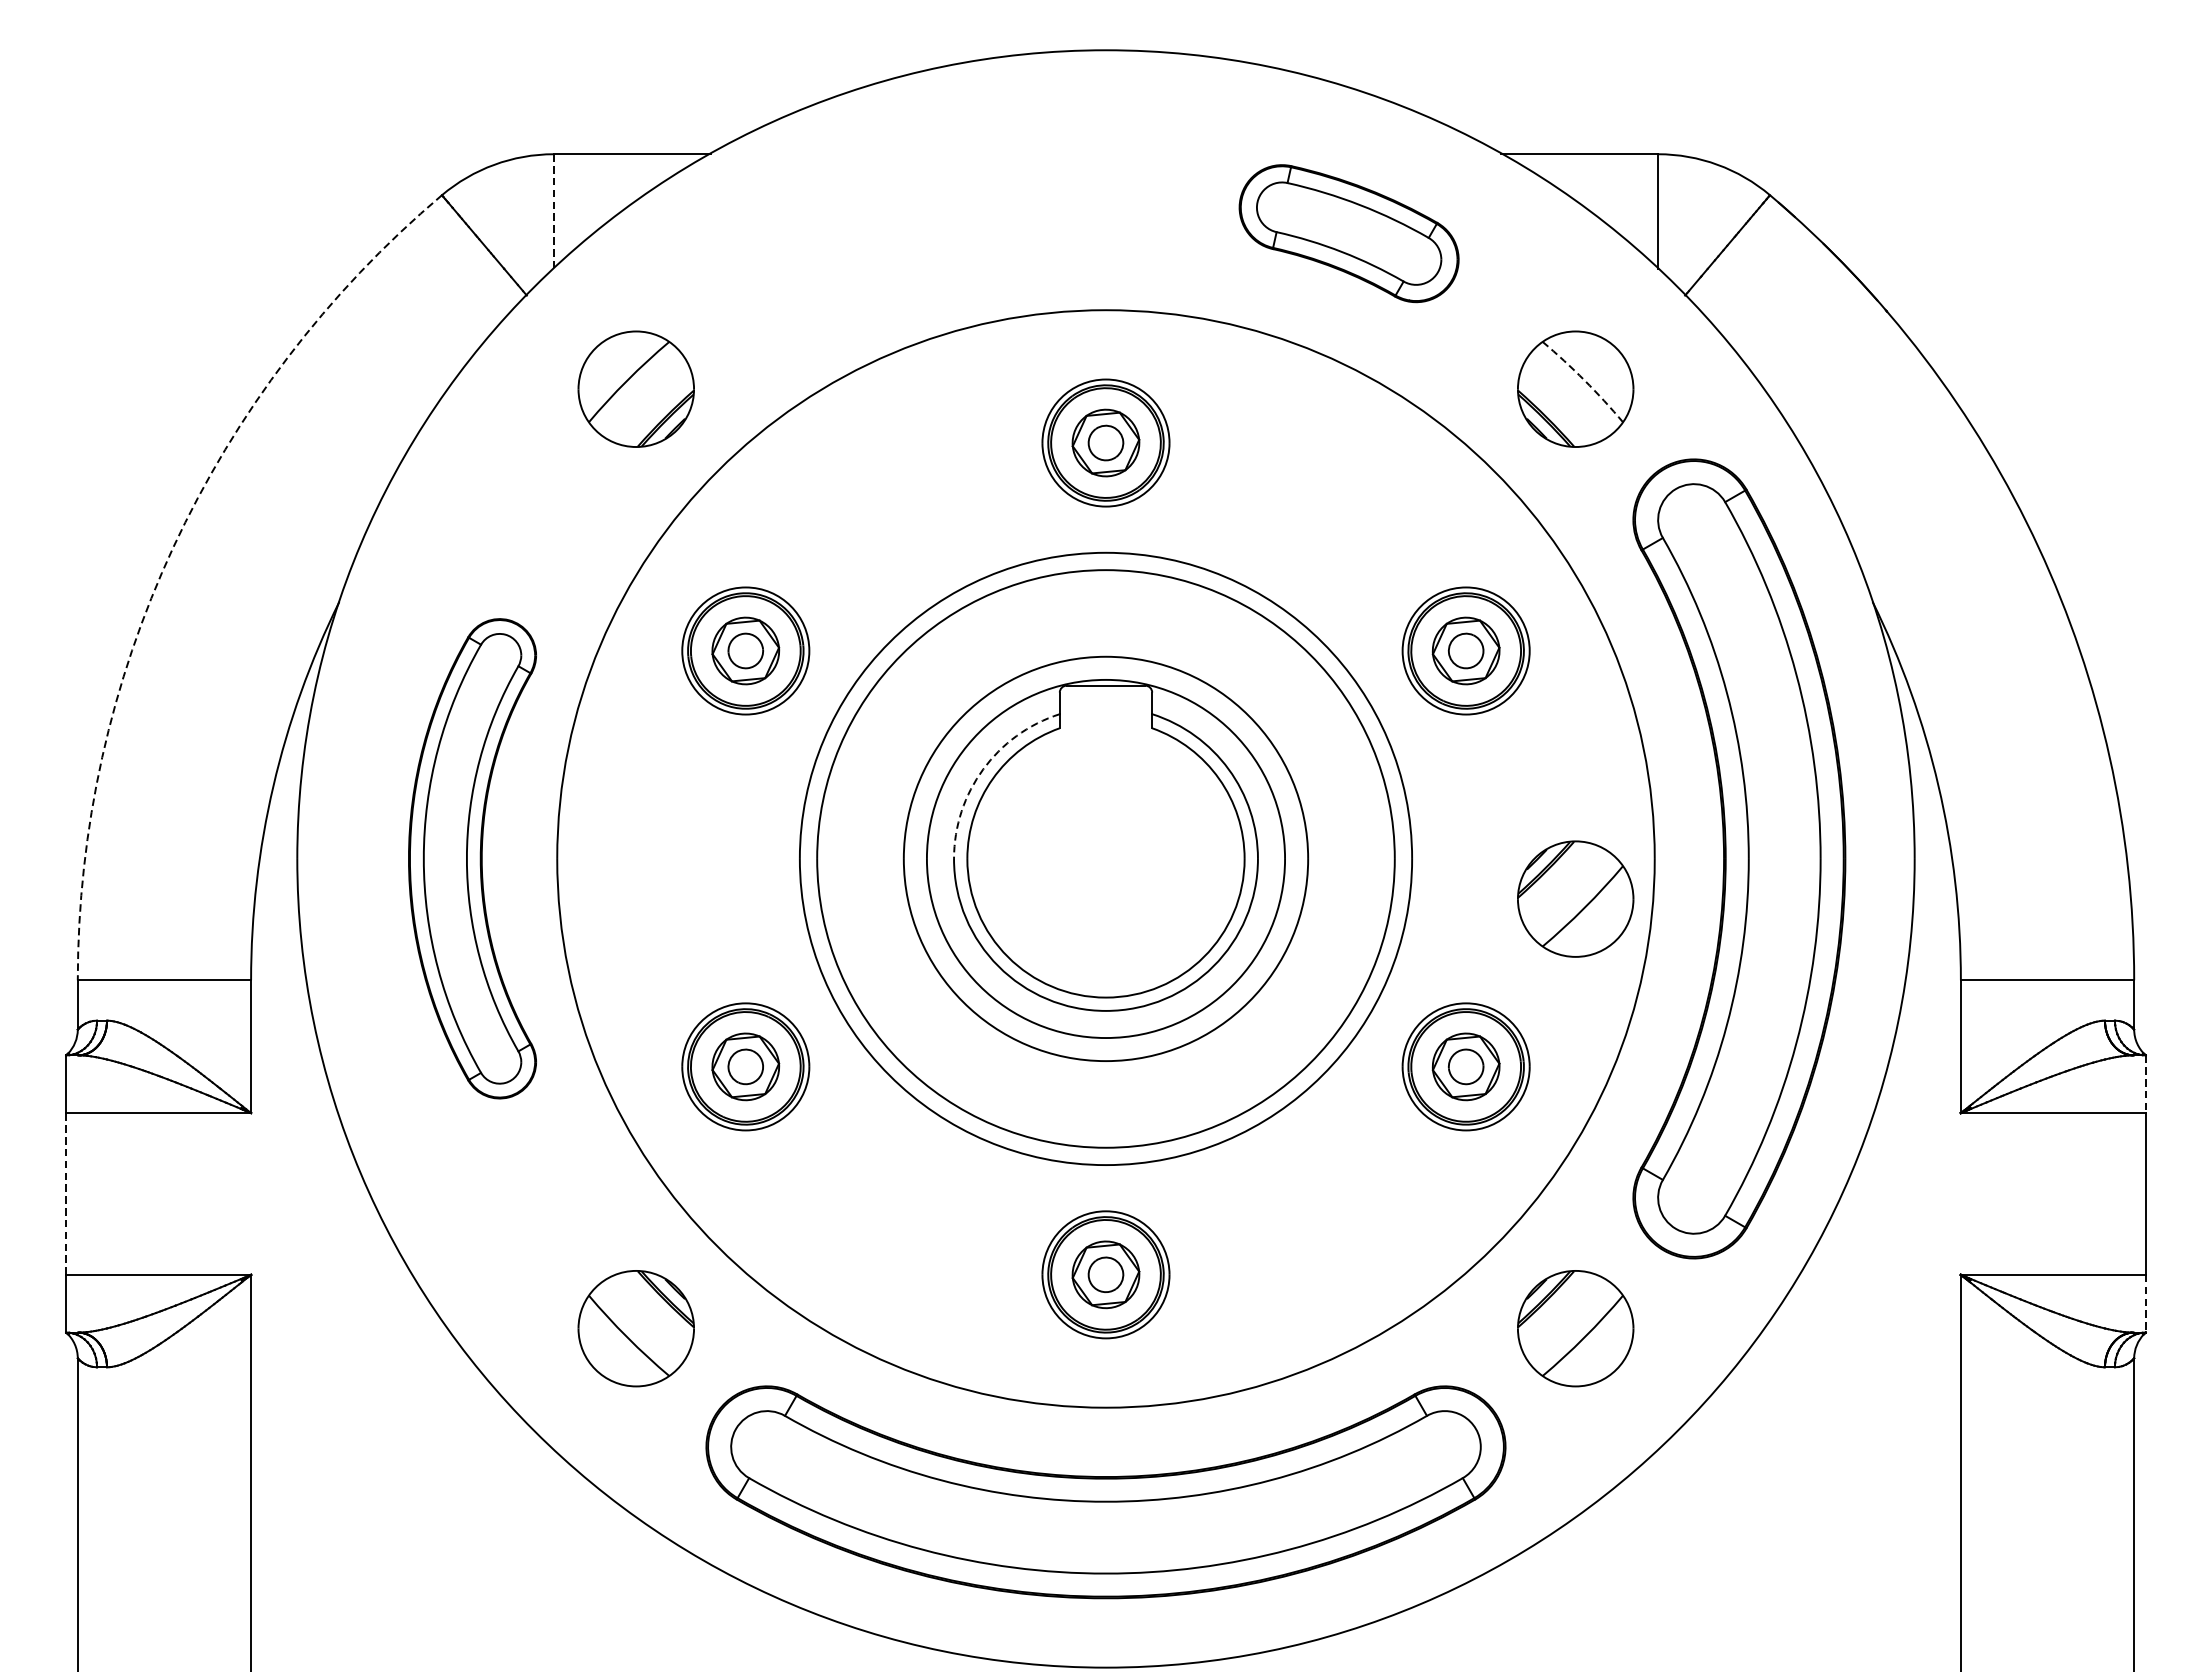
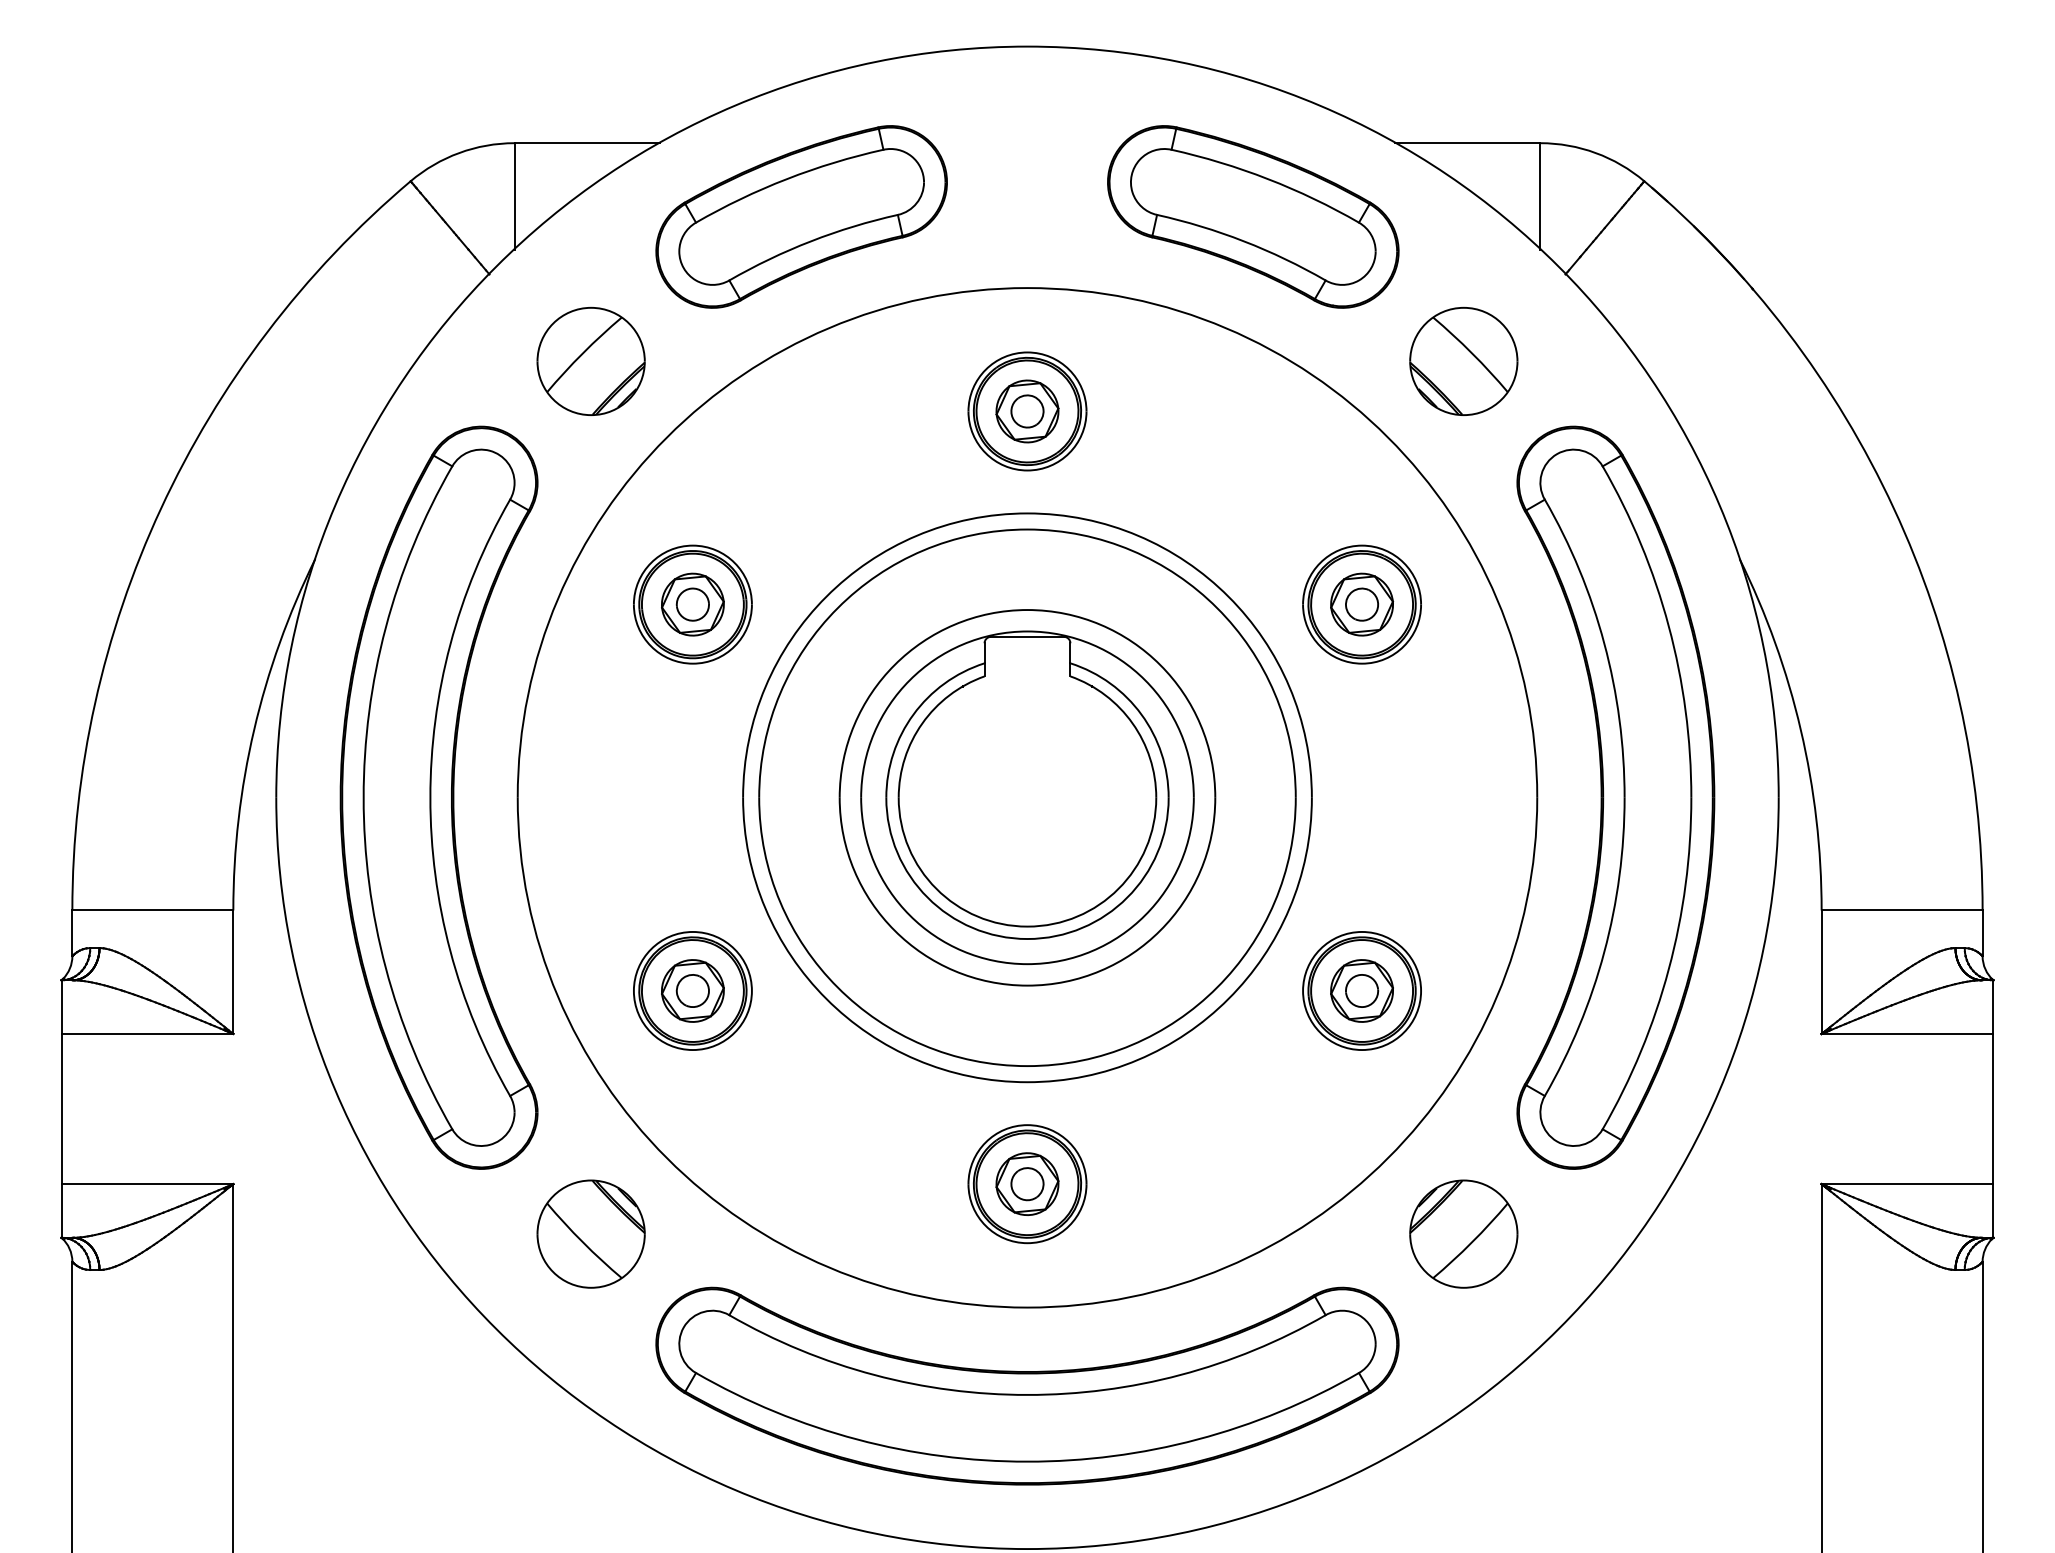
line: (553, 211) -> (514, 196), dashed -> solid
part: (862, 233) -> (801, 216), added
part: (1349, 233) -> (1253, 216), size x1.43
arc: (1585, 380) -> (1472, 353), dashed -> solid
arc: (173, 547) -> (161, 508), dashed -> solid
arc: (983, 769) -> (913, 714), dashed -> solid
part: (471, 858) -> (438, 797), size x1.67
part: (1575, 898) -> (1463, 834), removed
line: (2145, 1084) -> (1993, 1007), dashed -> solid
line: (66, 1193) -> (61, 1108), dashed -> solid
line: (2145, 1304) -> (1993, 1211), dashed -> solid

